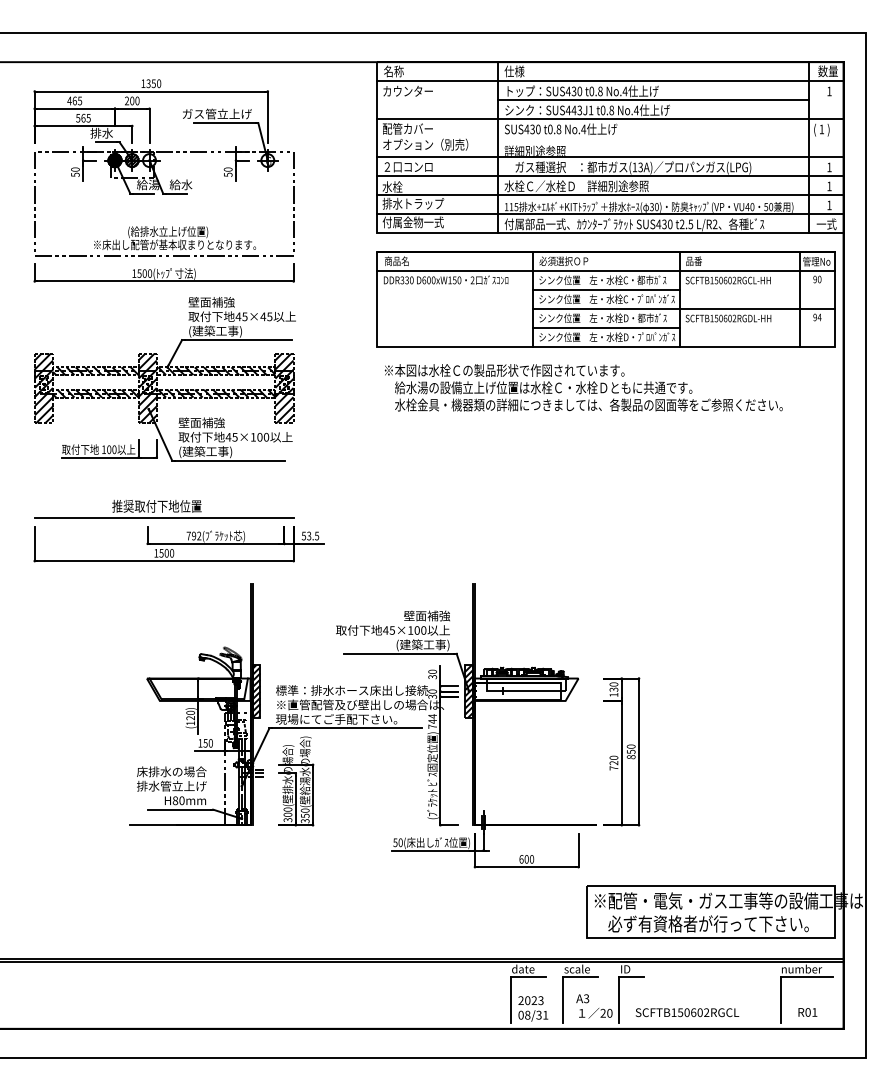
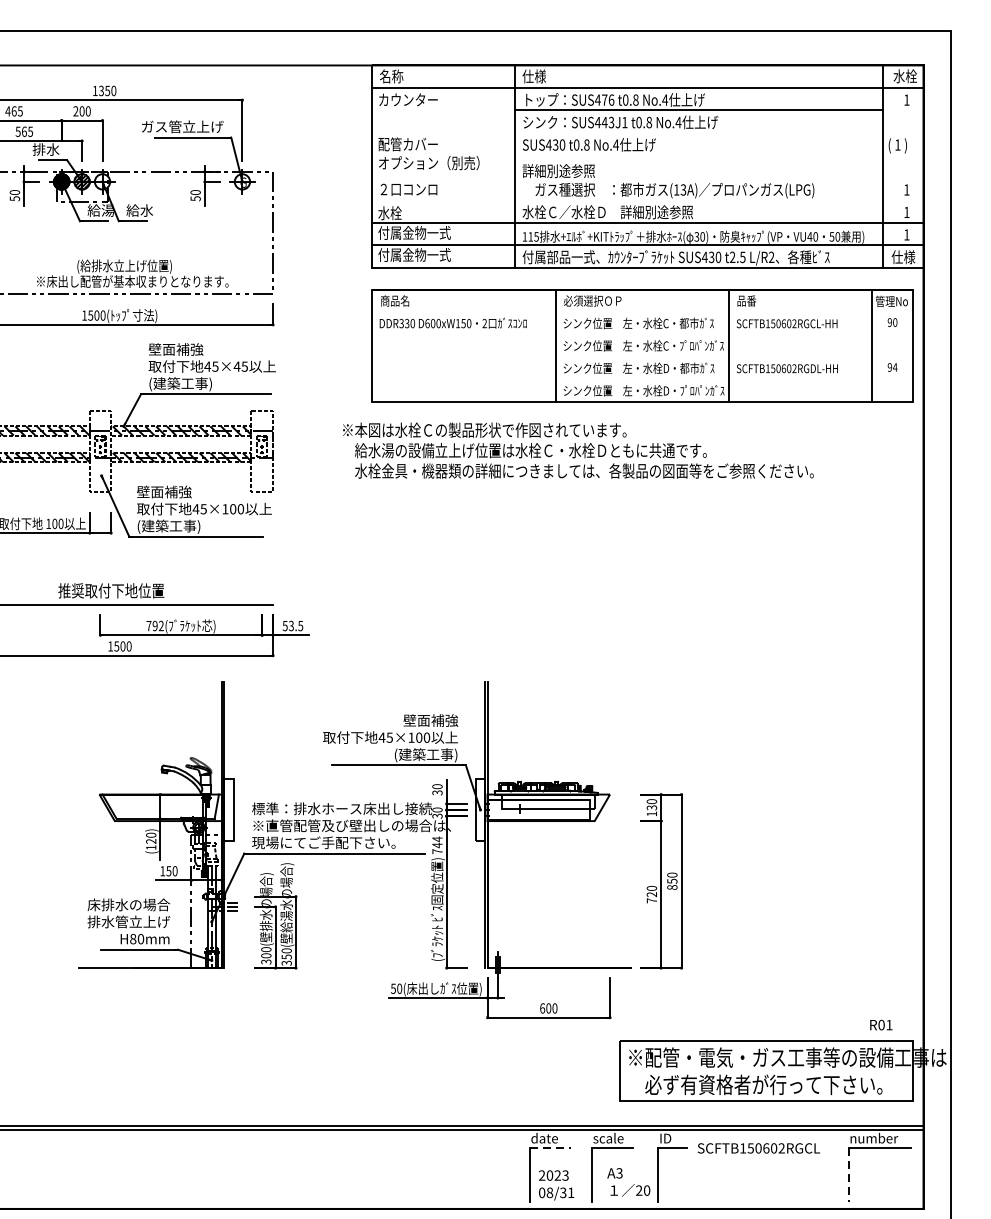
text: (827, 71) -> (904, 76), 数量 -> 水栓
text: (576, 91) -> (607, 100), SUS430 -> SUS476
line: (610, 119) -> (647, 133), removed
line: (610, 157) -> (647, 178), removed
line: (610, 176) -> (647, 200), removed
text: (413, 203) -> (414, 232), 排水トラップ -> 付属金物一式
text: (826, 224) -> (903, 257), 一式 -> 仕様
line: (605, 271) -> (641, 313), removed
line: (605, 290) -> (641, 335), removed
line: (683, 309) -> (734, 358), removed
line: (605, 328) -> (641, 380), removed
text: (583, 387) -> (578, 450), moved
hatch: (147, 388) -> (100, 451), removed
hatch: (284, 388) -> (262, 451), removed
hatch: (256, 691) -> (229, 809), removed
hatch: (468, 691) -> (479, 809), removed
line: (528, 977) -> (550, 1148), solid -> dashed
line: (780, 1000) -> (848, 1175), solid -> dashed
text: (687, 1012) -> (759, 1148), moved
text: (807, 1012) -> (880, 1025), moved

